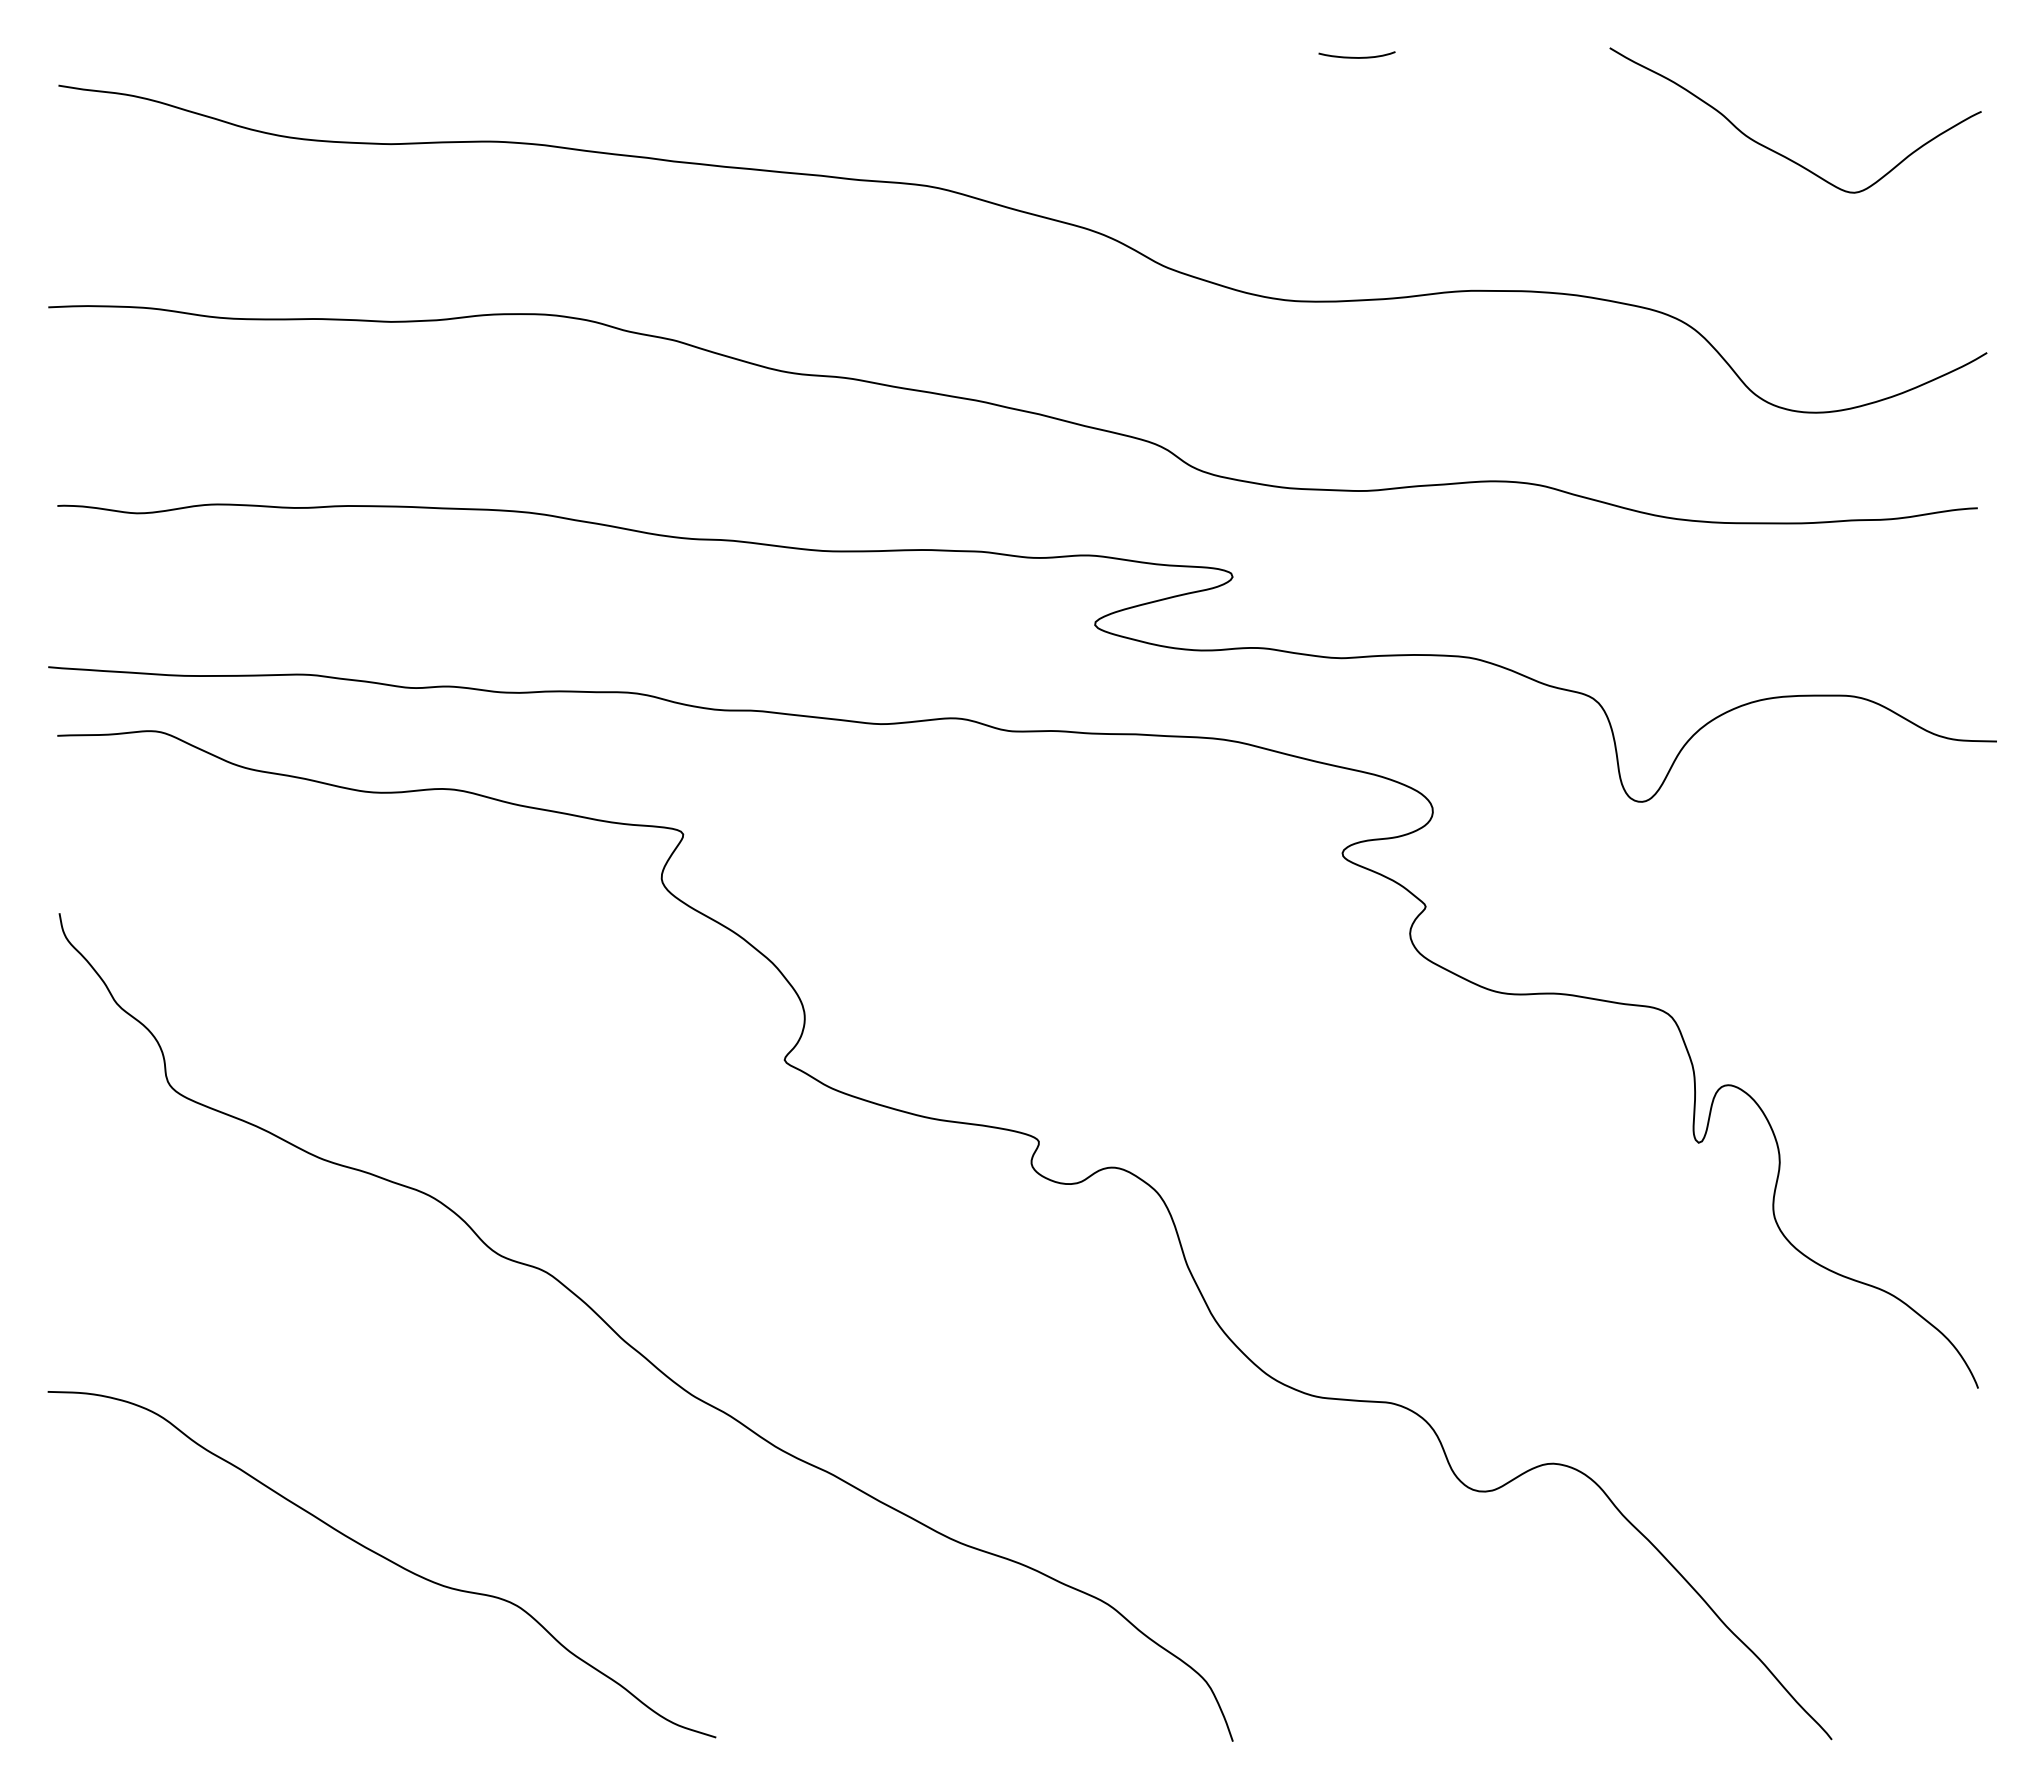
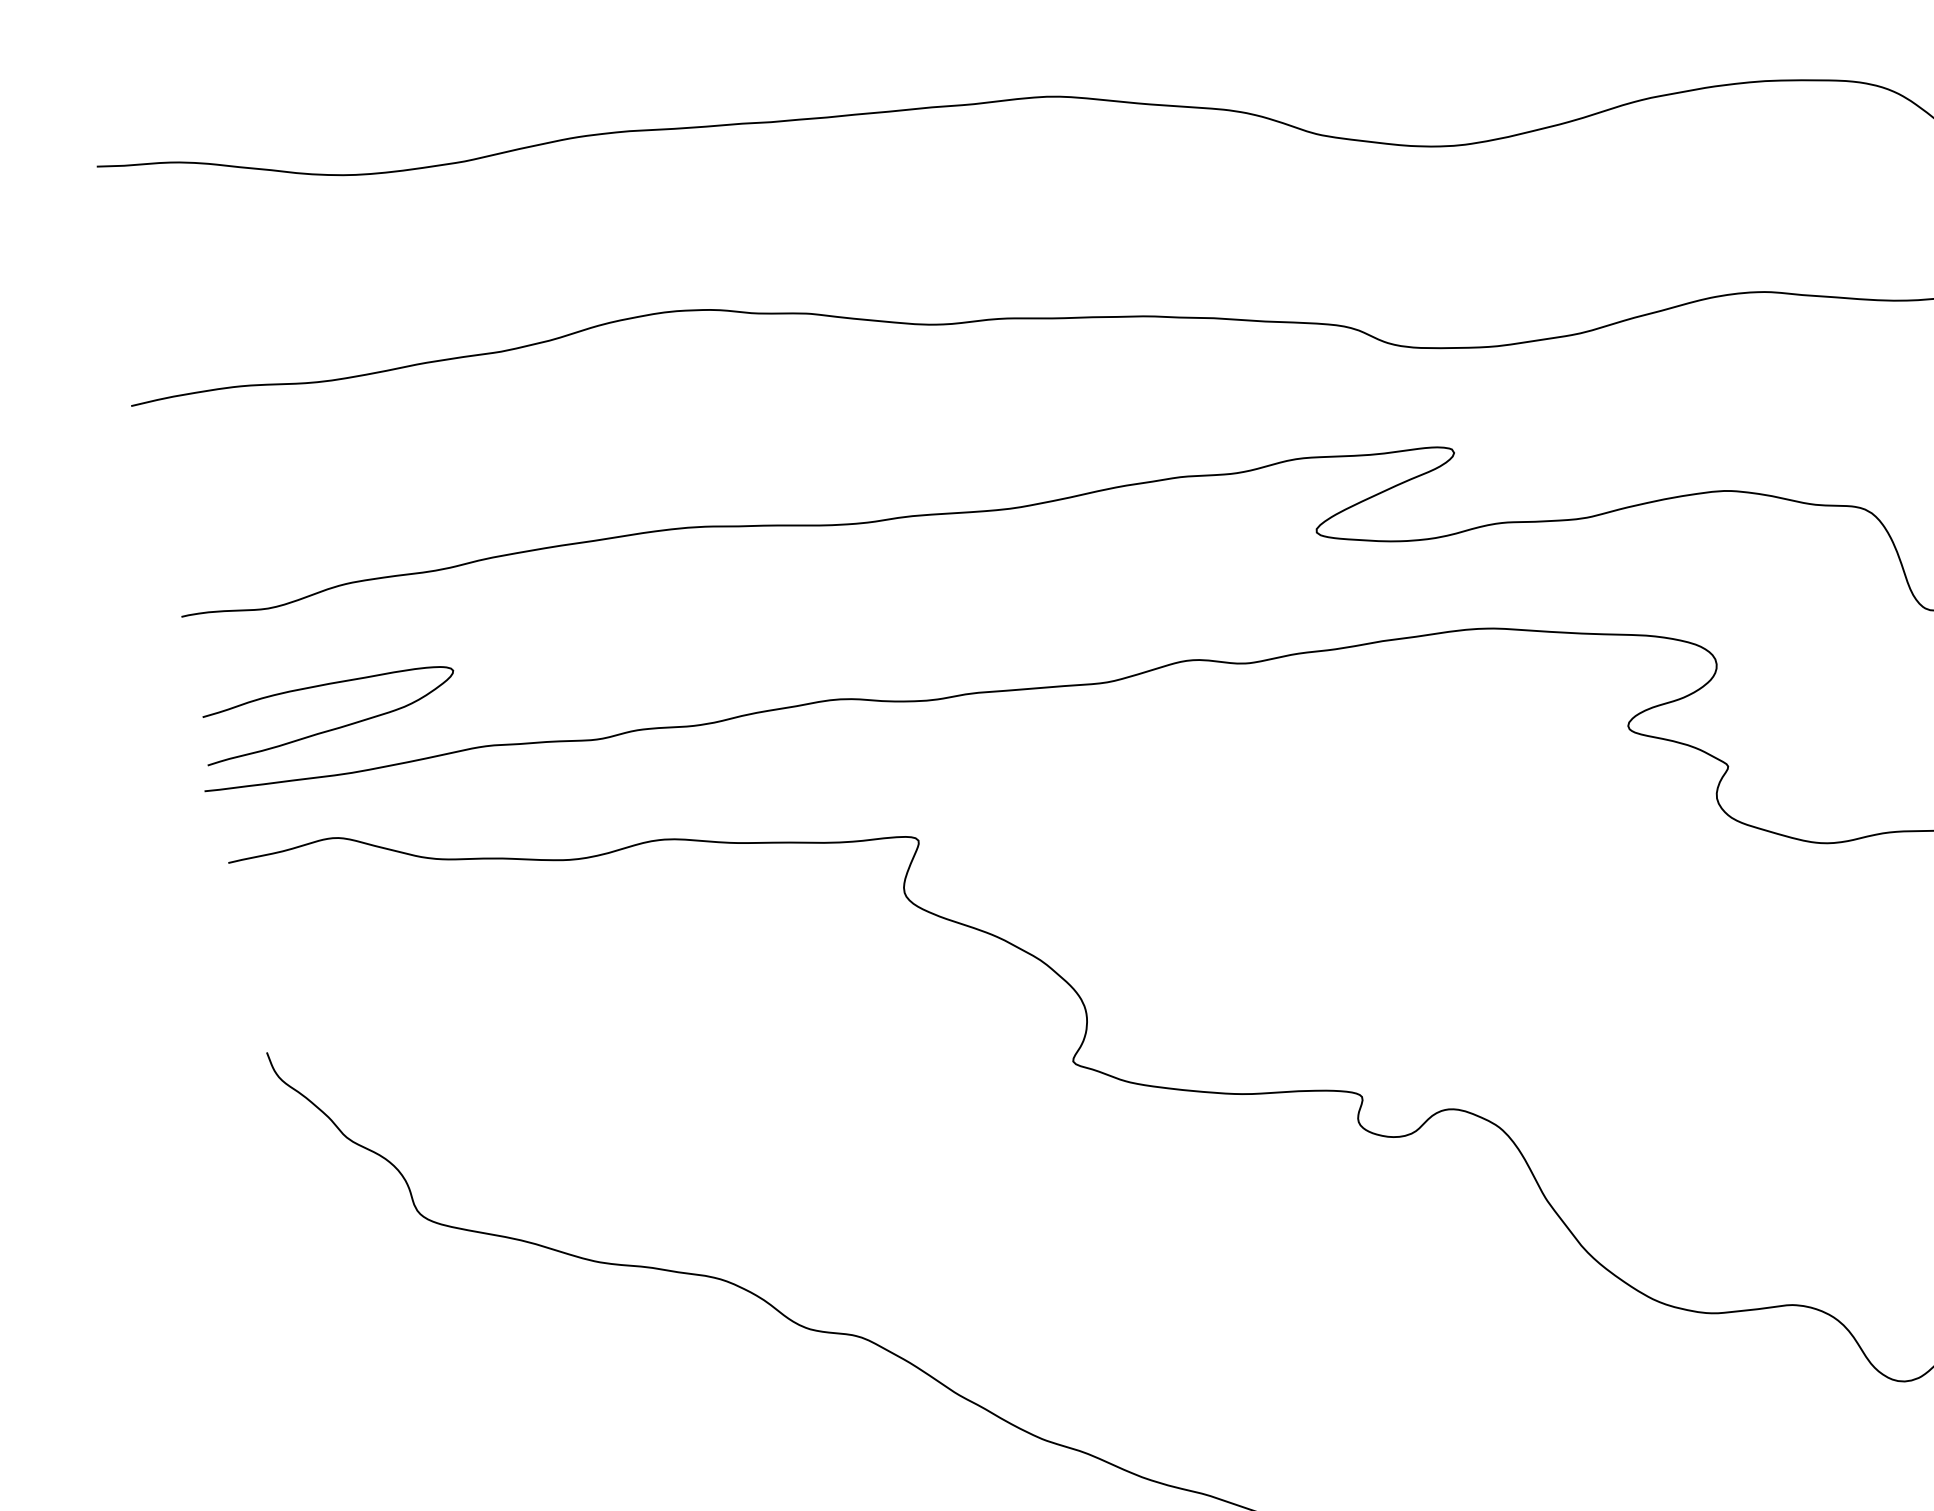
curve: (174, 632) -> (332, 728), added

